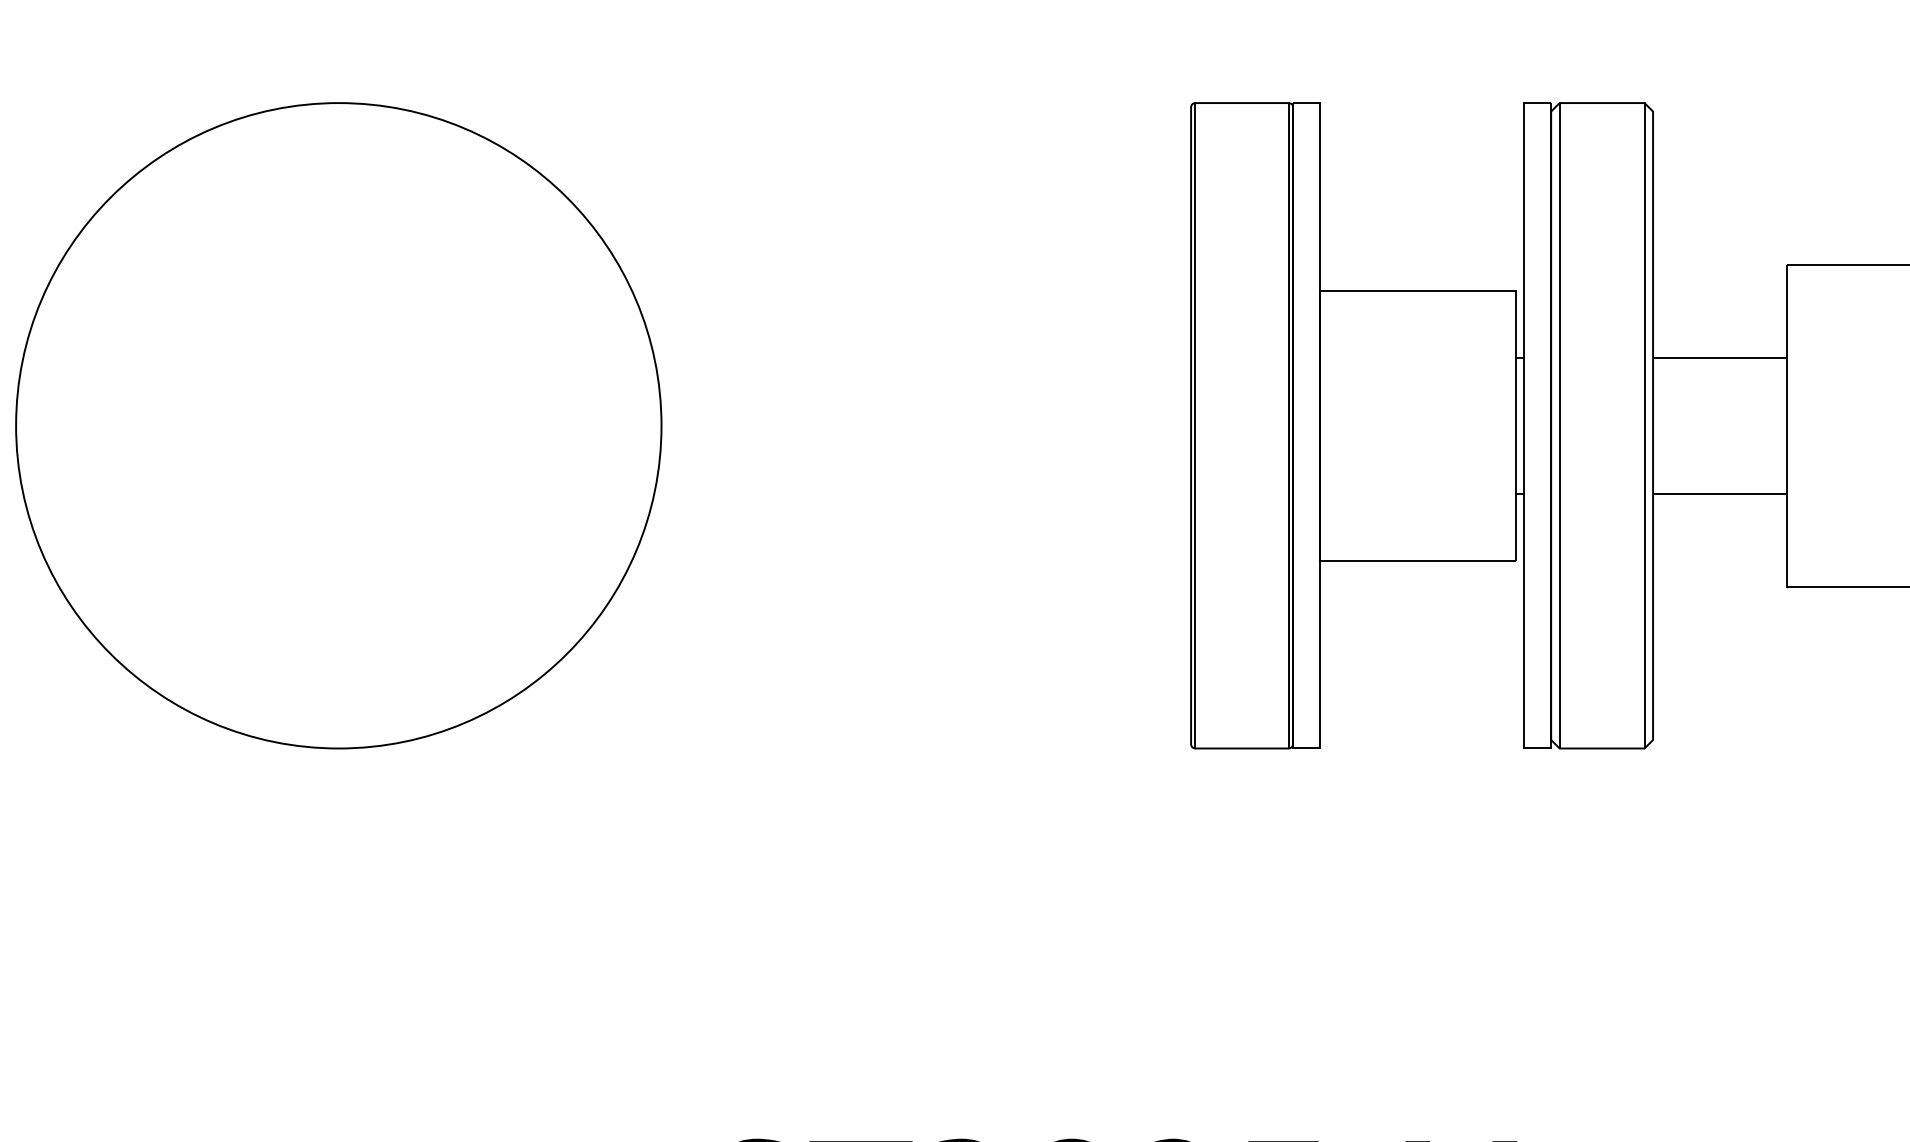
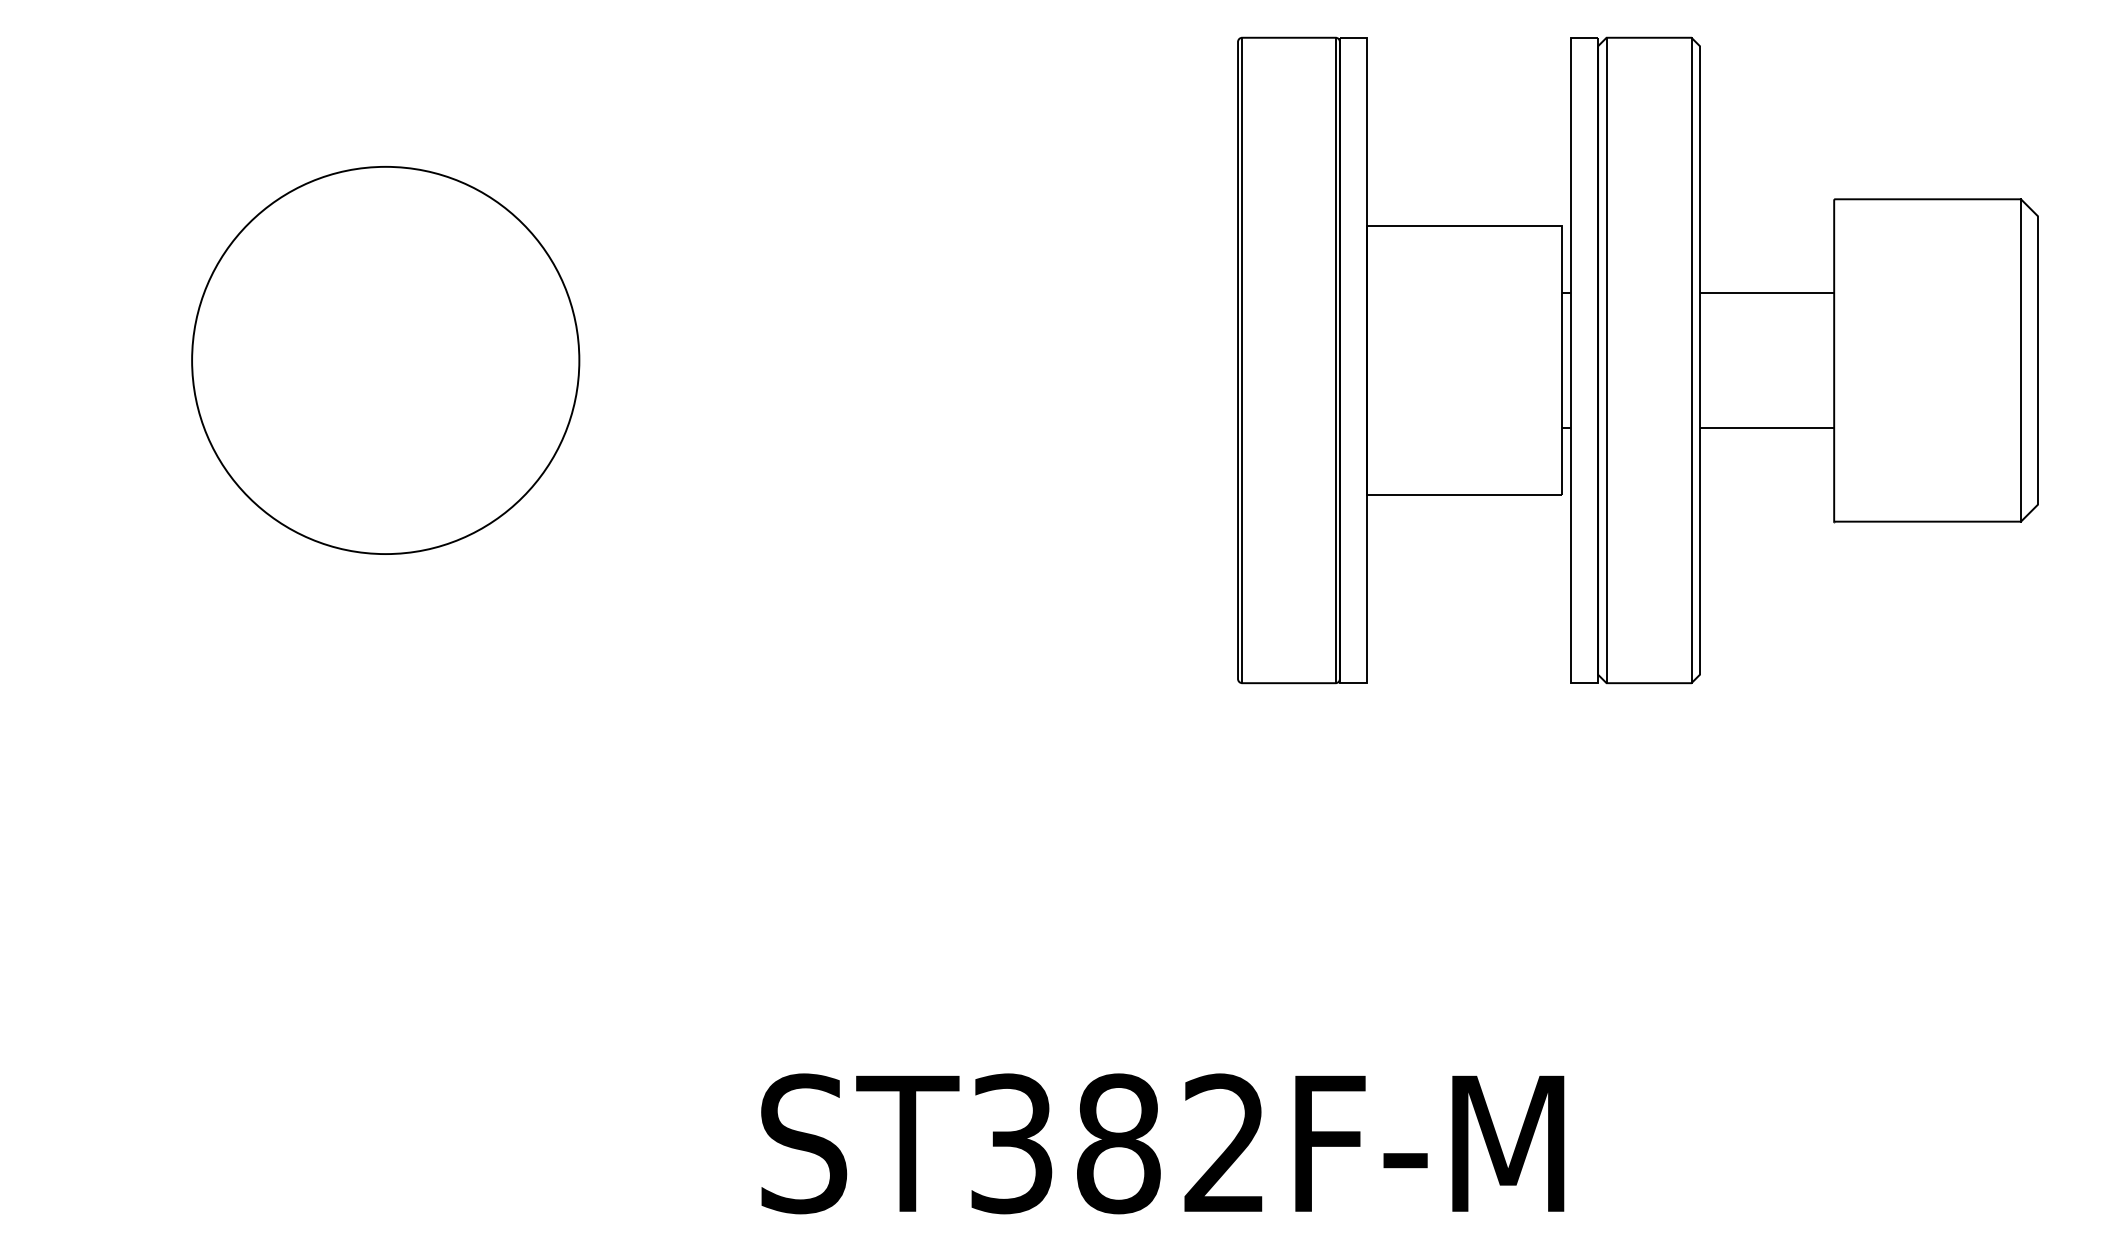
circle: (338, 425) -> (385, 360), size x0.6

